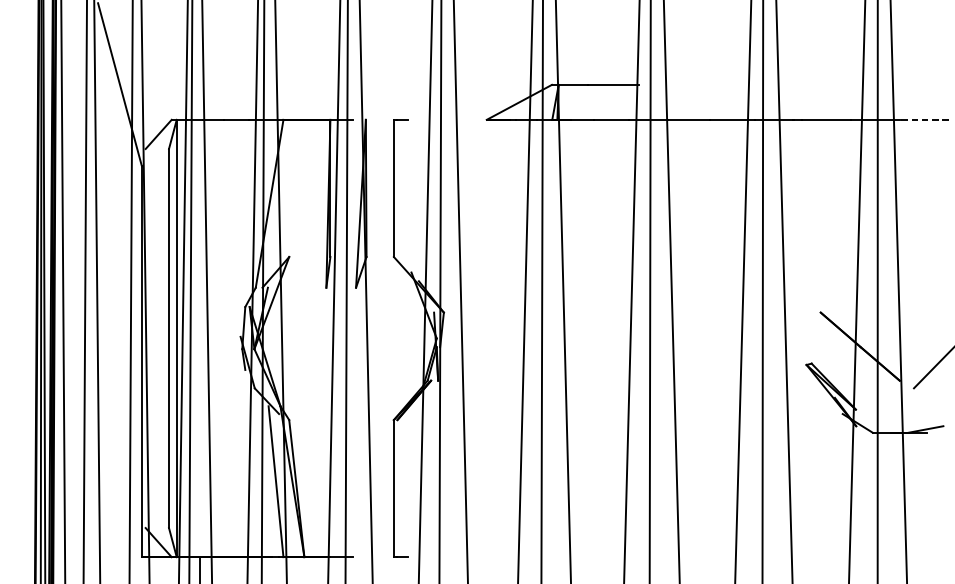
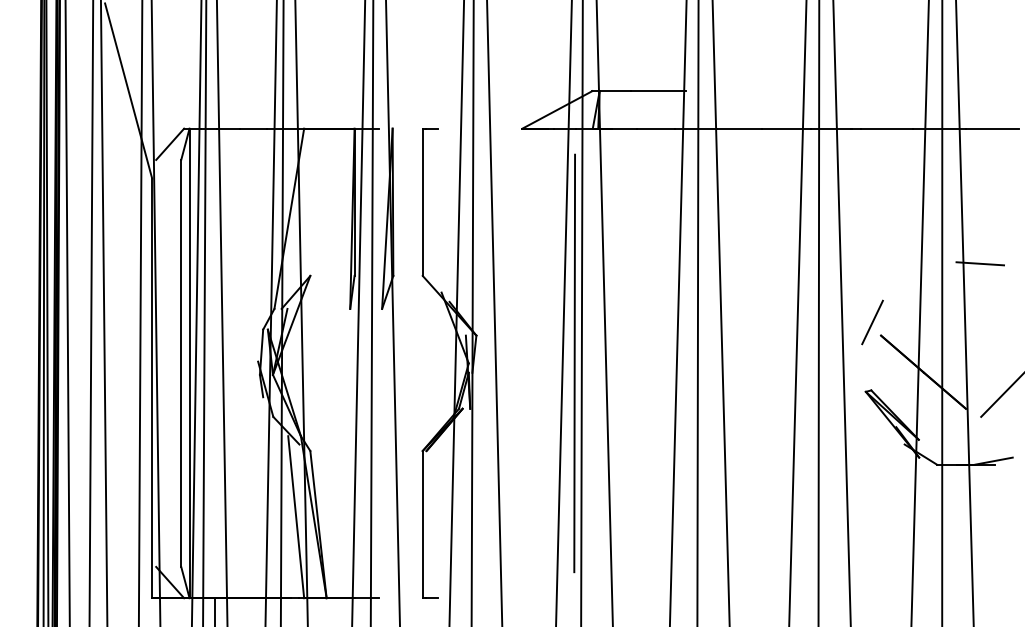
line: (923, 119) -> (991, 128), dashed -> solid
line: (913, 245) -> (980, 263), added
line: (812, 300) -> (872, 322), added
line: (535, 338) -> (574, 363), added

